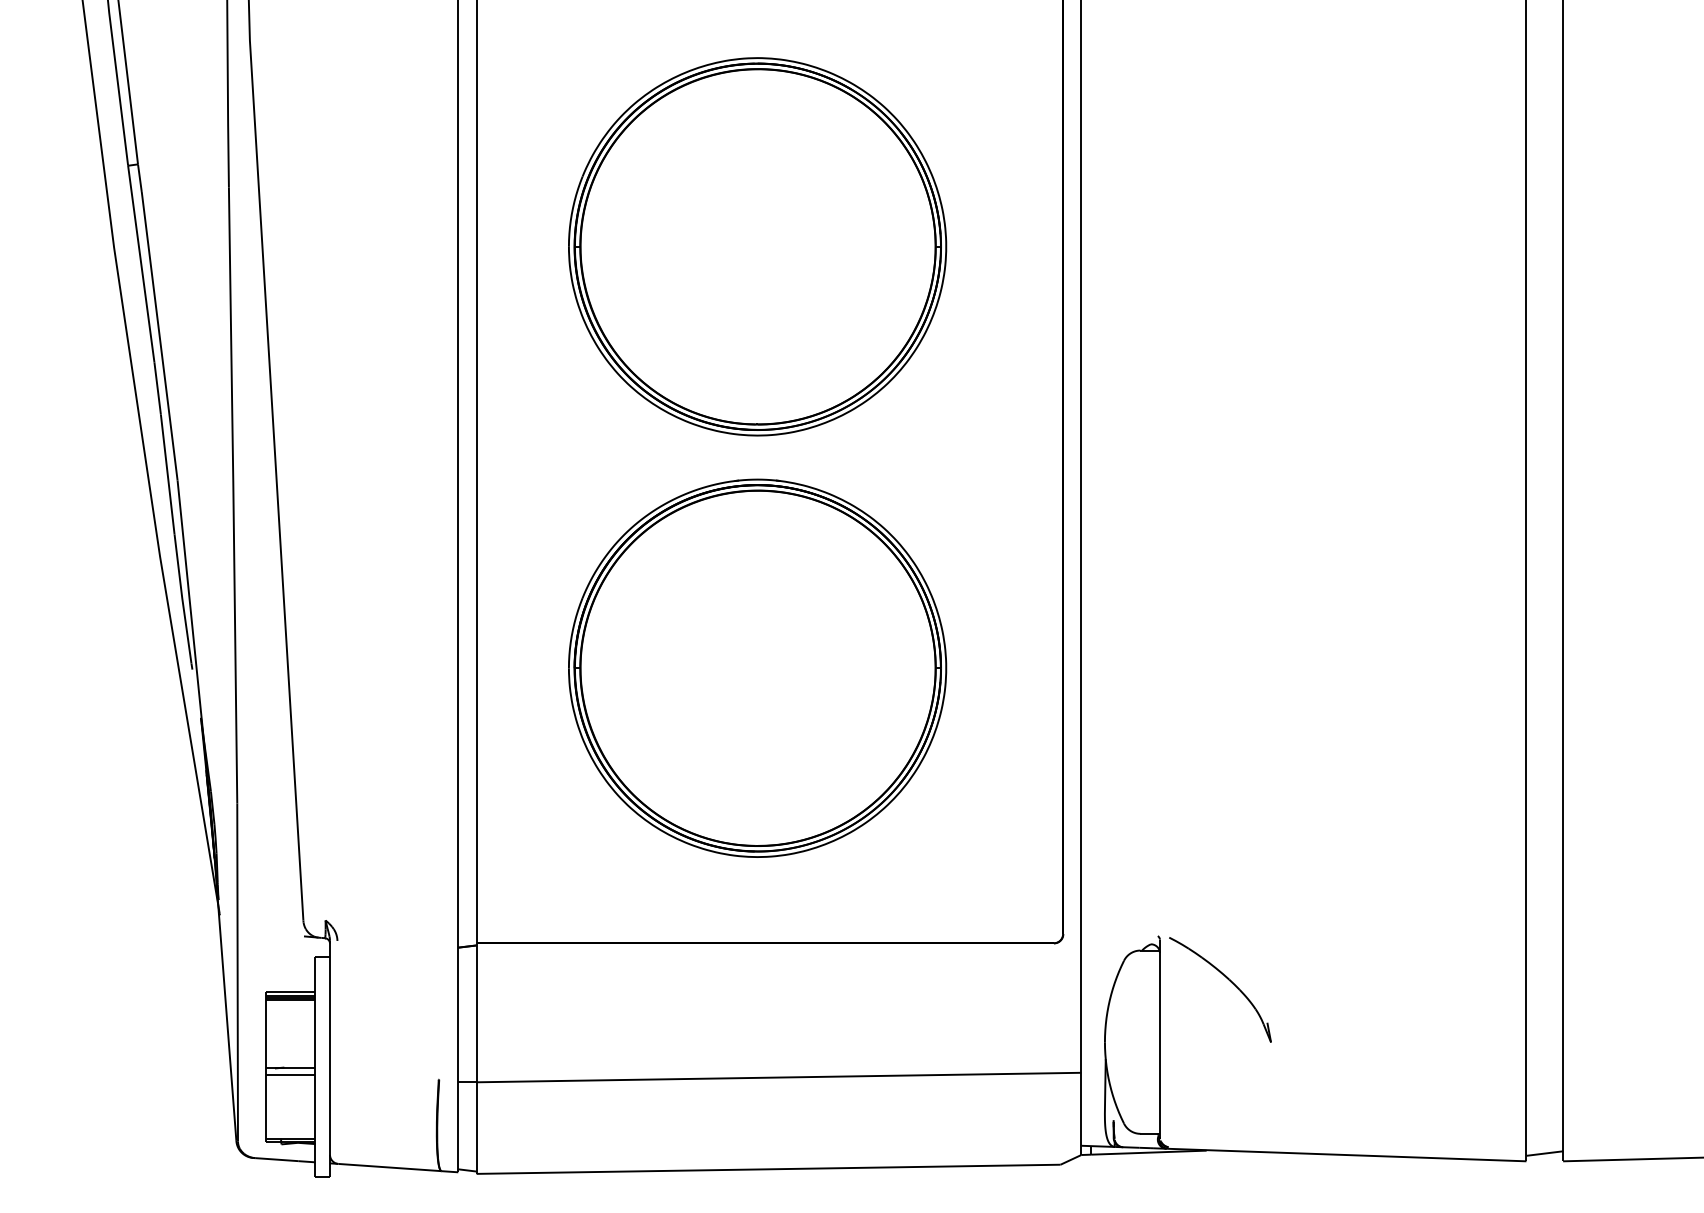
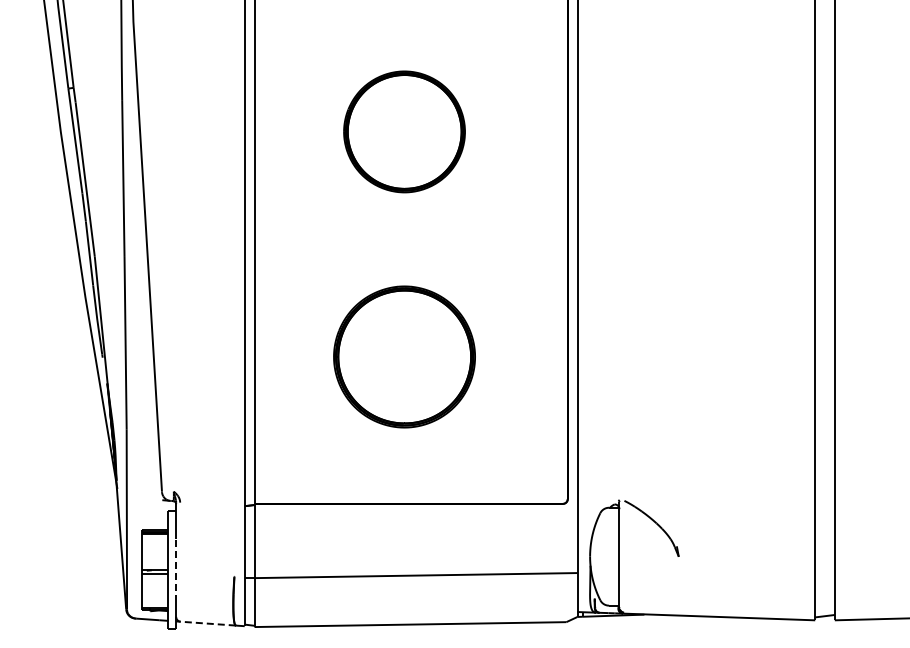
part: (757, 246) -> (404, 131), size x0.6
part: (757, 667) -> (404, 356), size x0.7
line: (330, 1068) -> (176, 570), solid -> dashed
line: (390, 1167) -> (208, 623), solid -> dashed

